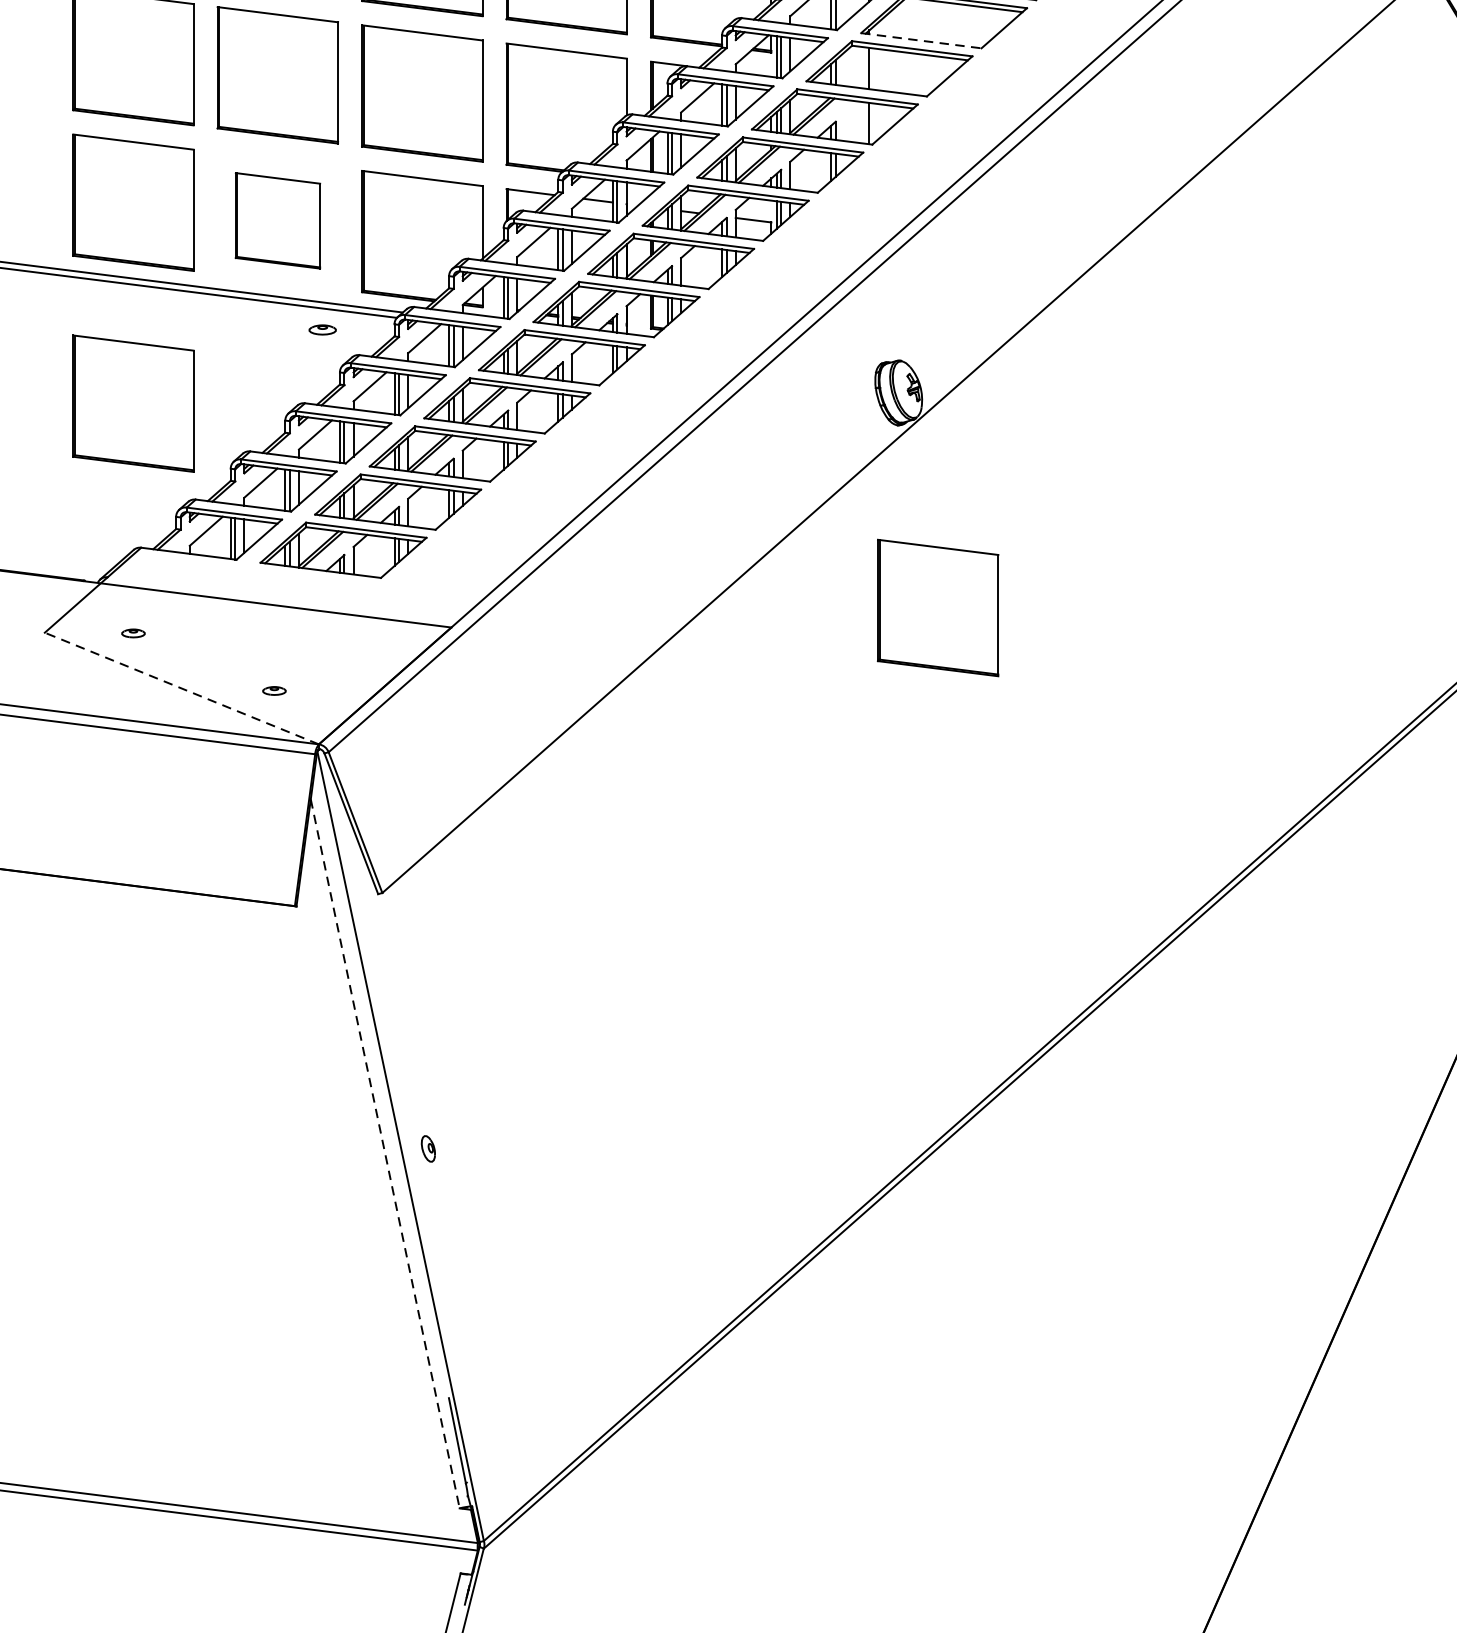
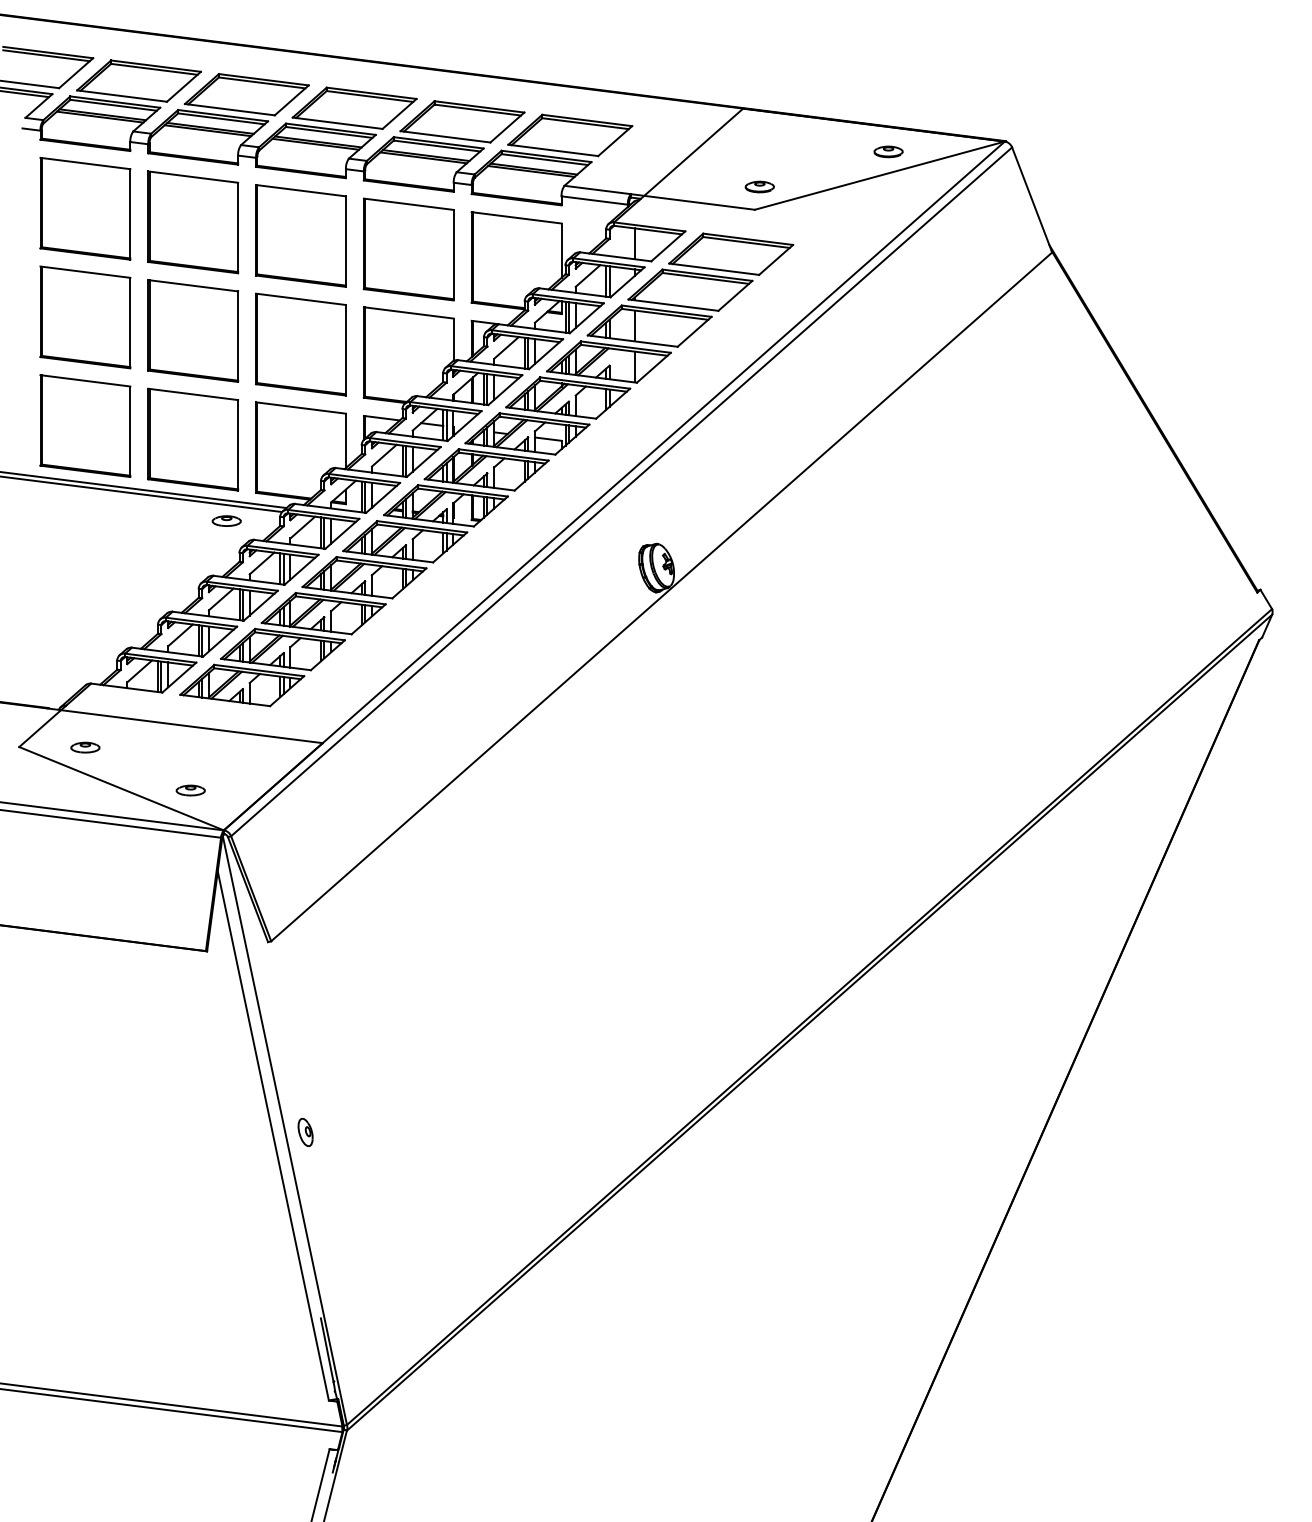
line: (921, 41) -> (673, 305), dashed -> solid
part: (278, 220) -> (193, 439), size x1.43
part: (322, 329) -> (226, 520), size x1.43
part: (133, 402) -> (85, 575), removed
part: (937, 607) -> (685, 728), removed
part: (133, 633) -> (85, 747), size x1.67
line: (181, 688) -> (121, 788), dashed -> solid
part: (274, 690) -> (190, 790), size x1.67
part: (428, 1147) -> (305, 1131), size x1.43
line: (385, 1154) -> (273, 1136), dashed -> solid

